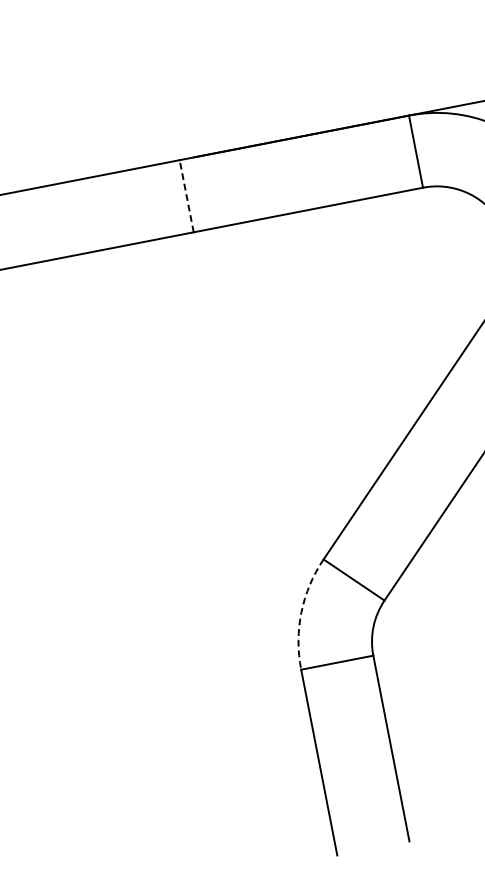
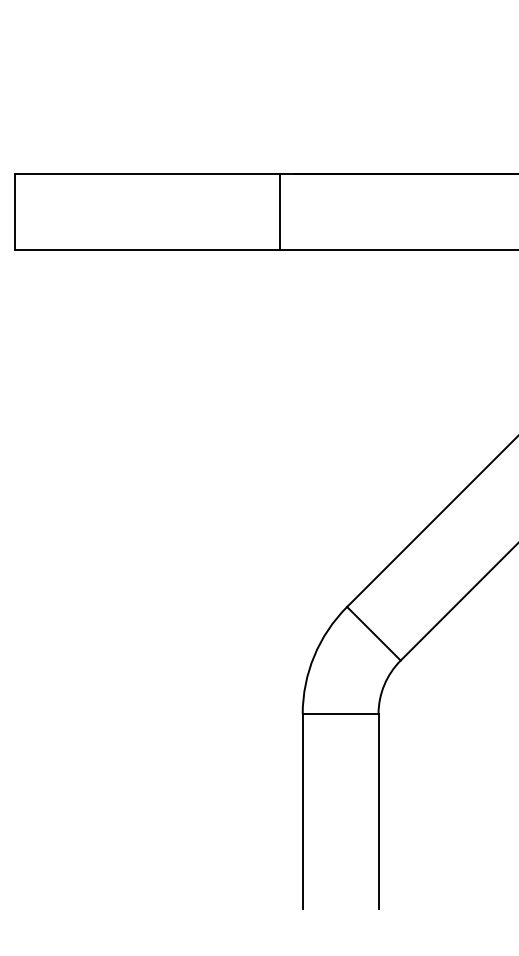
line: (187, 196) -> (280, 212), dashed -> solid
arc: (301, 612) -> (314, 656), dashed -> solid

